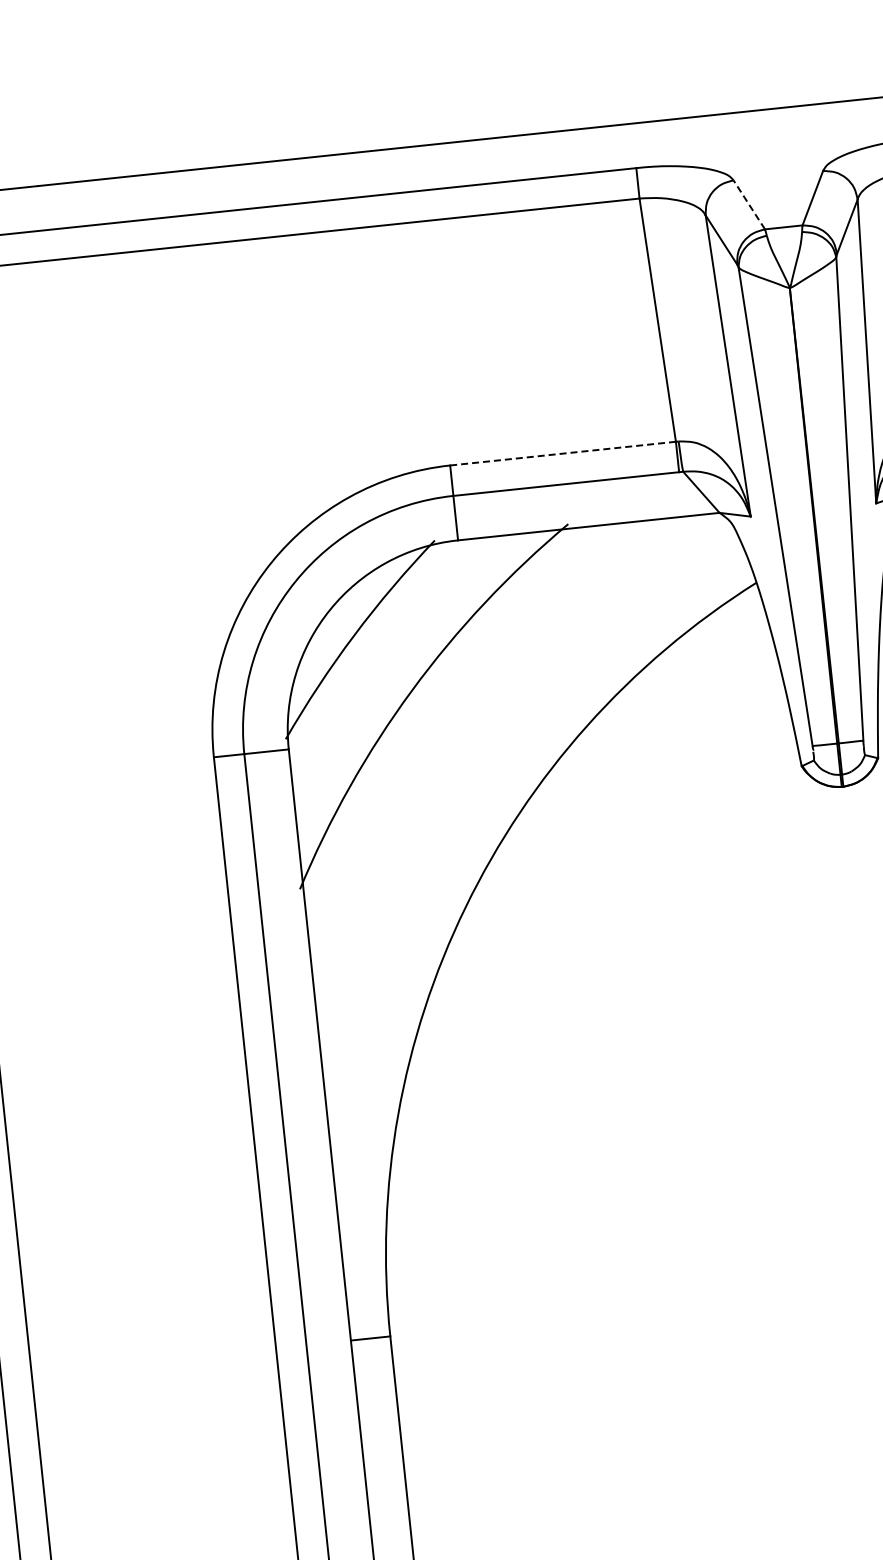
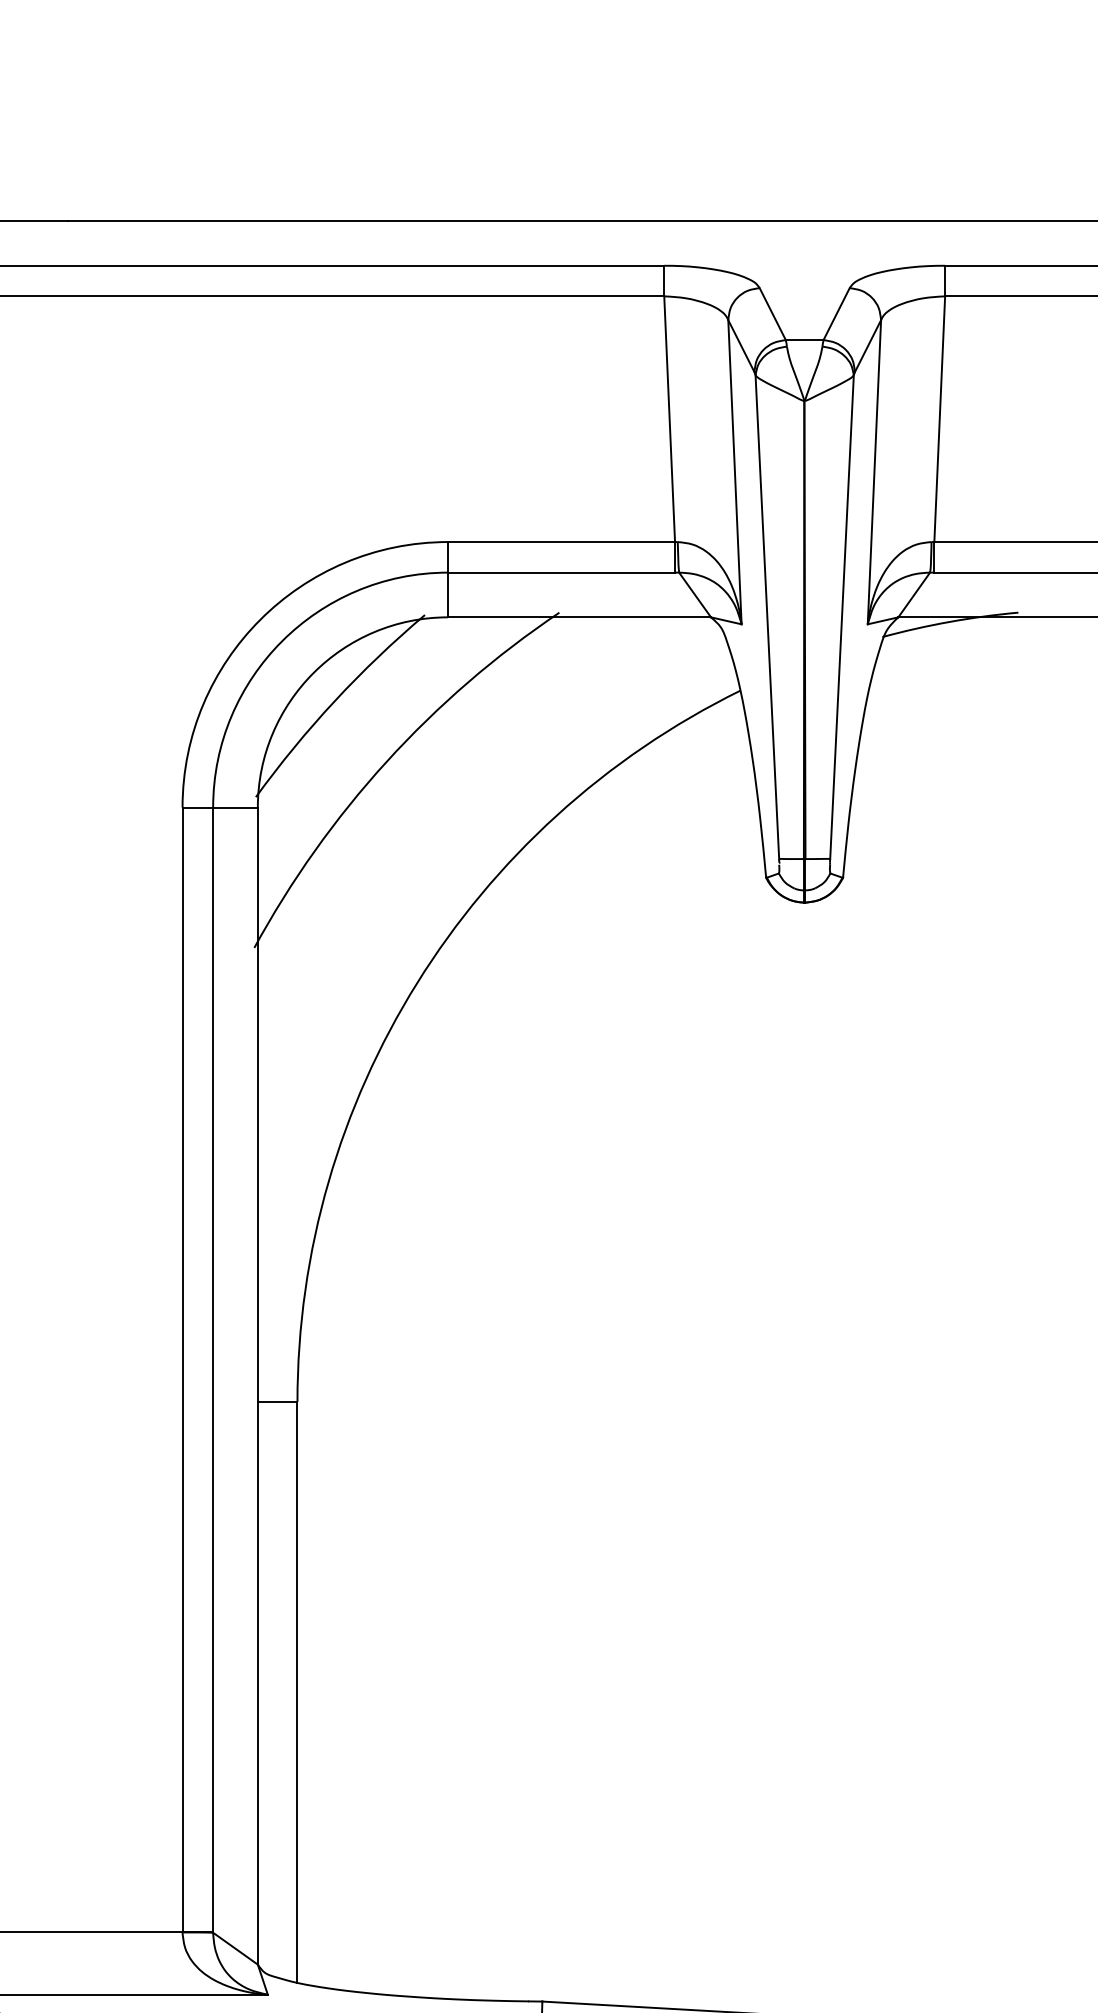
line: (748, 204) -> (772, 313), dashed -> solid
line: (563, 454) -> (561, 542), dashed -> solid

